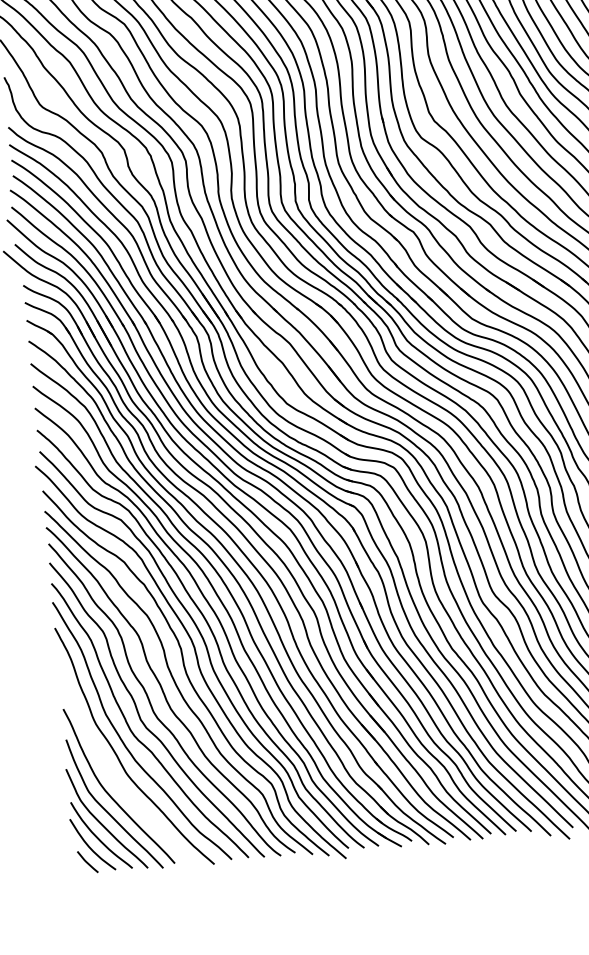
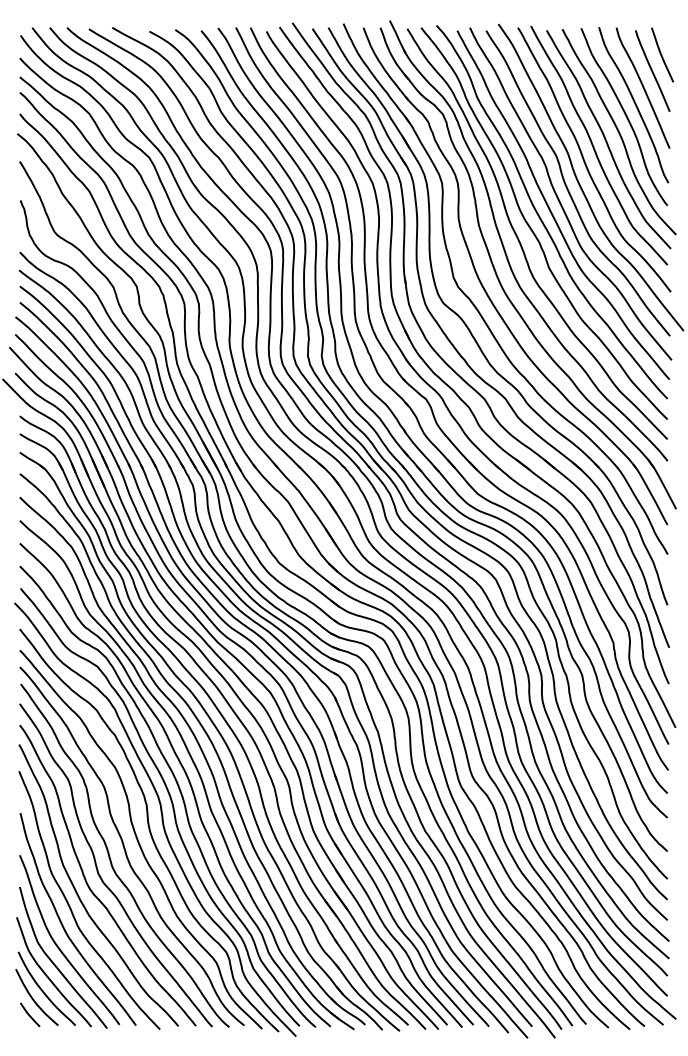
curve: (111, 772) -> (63, 925), added

